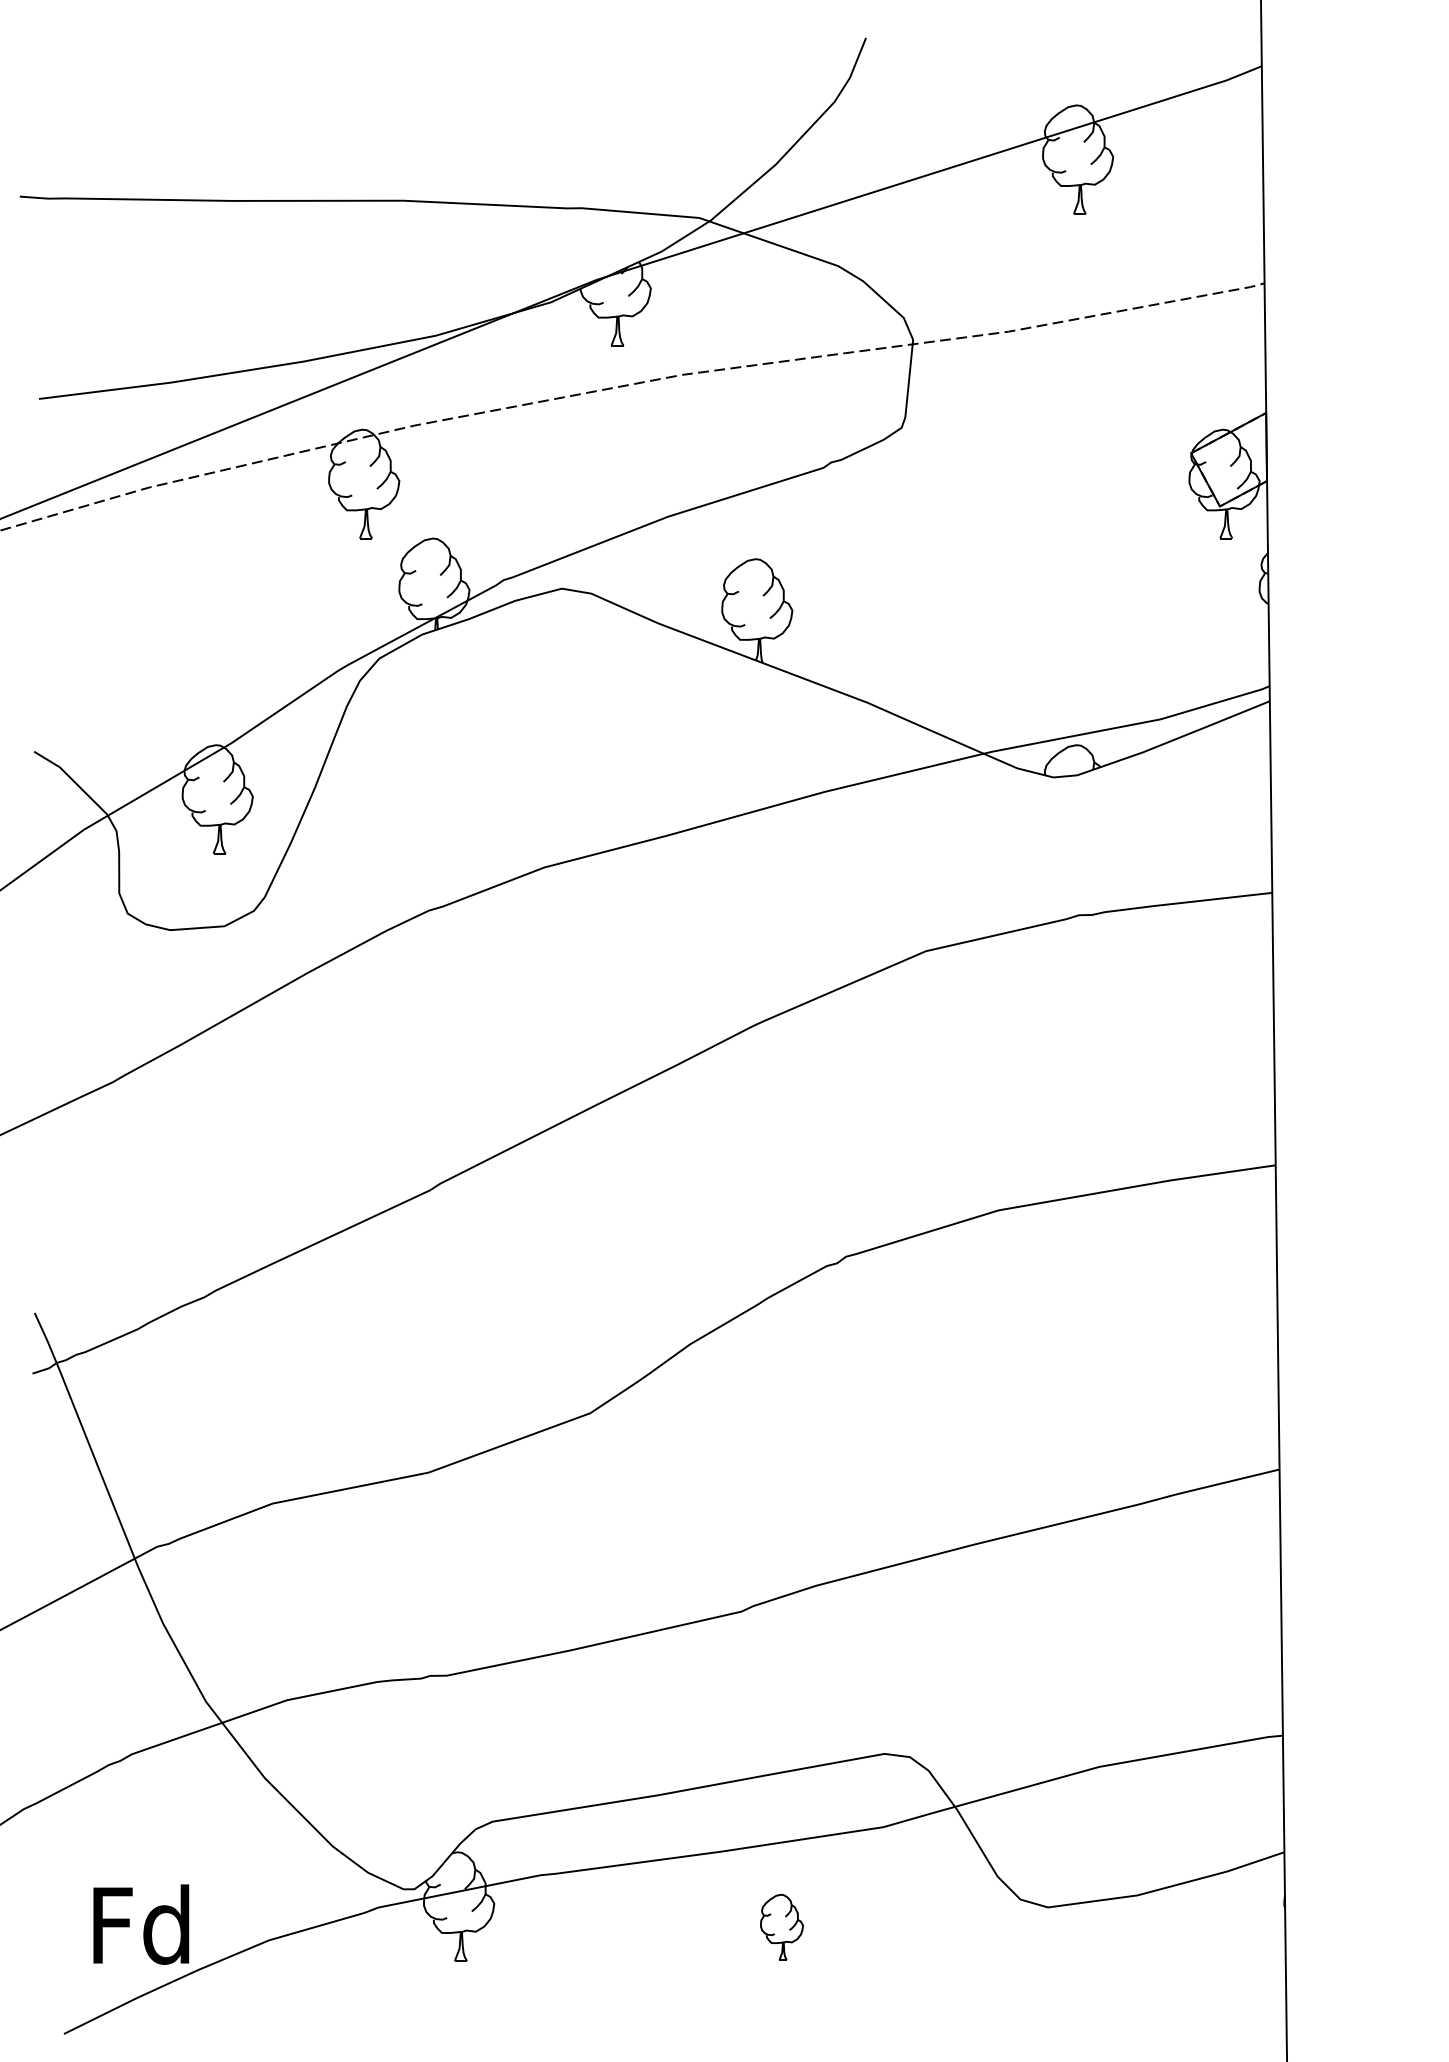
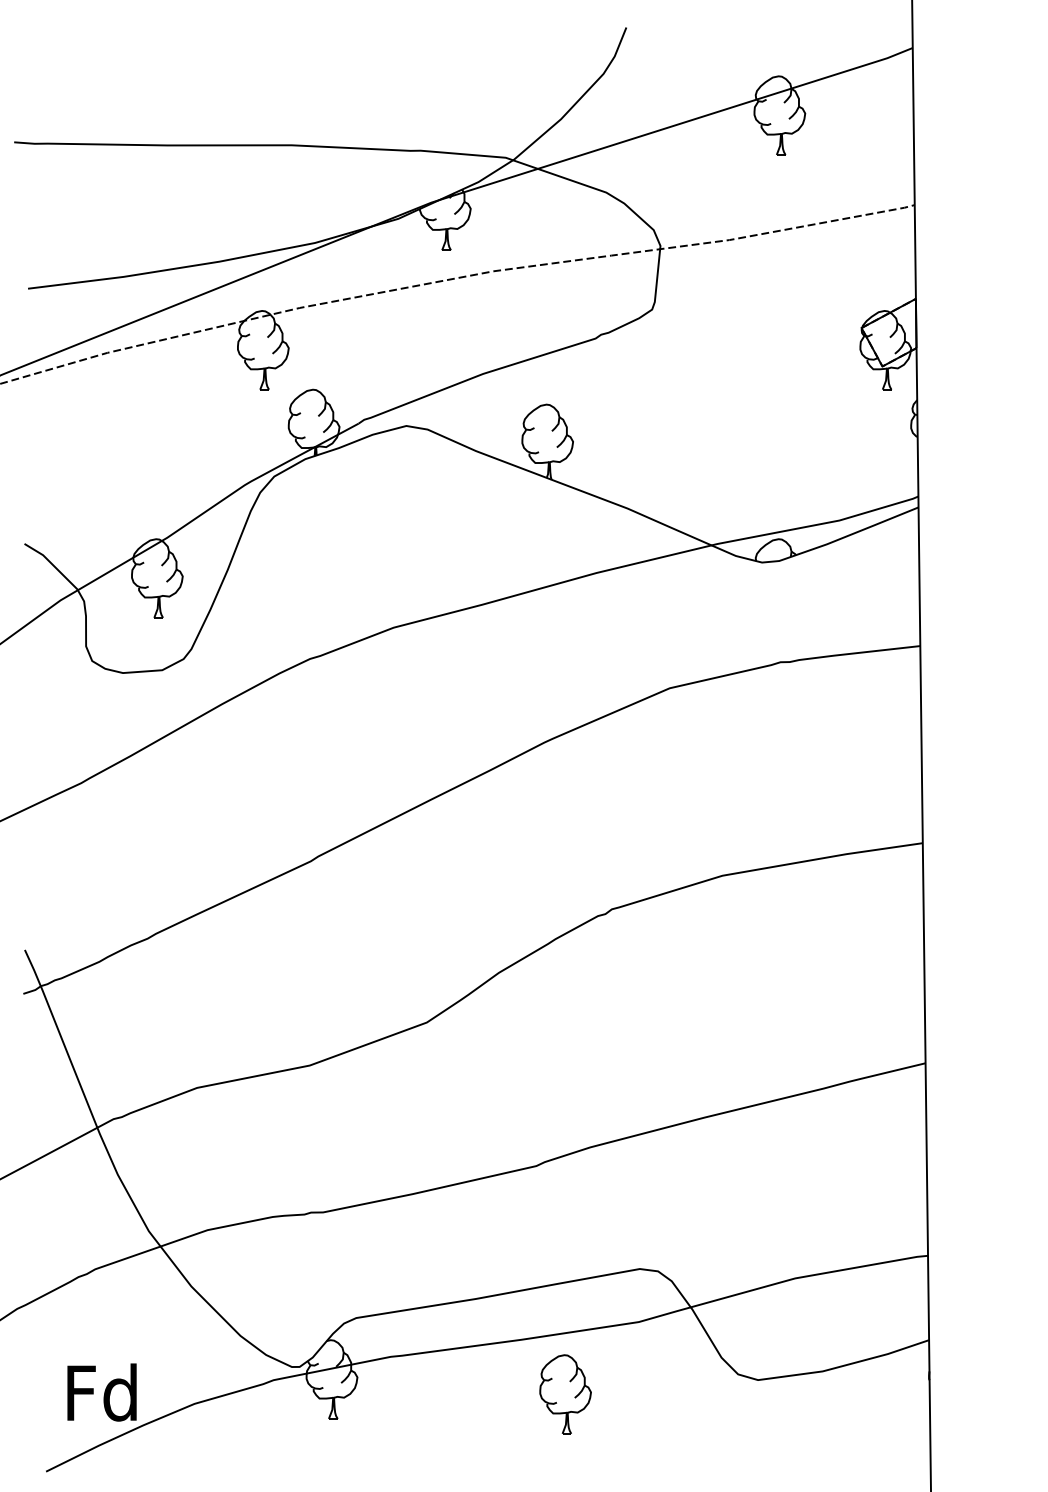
part: (781, 1927) -> (565, 1394), size x1.67

